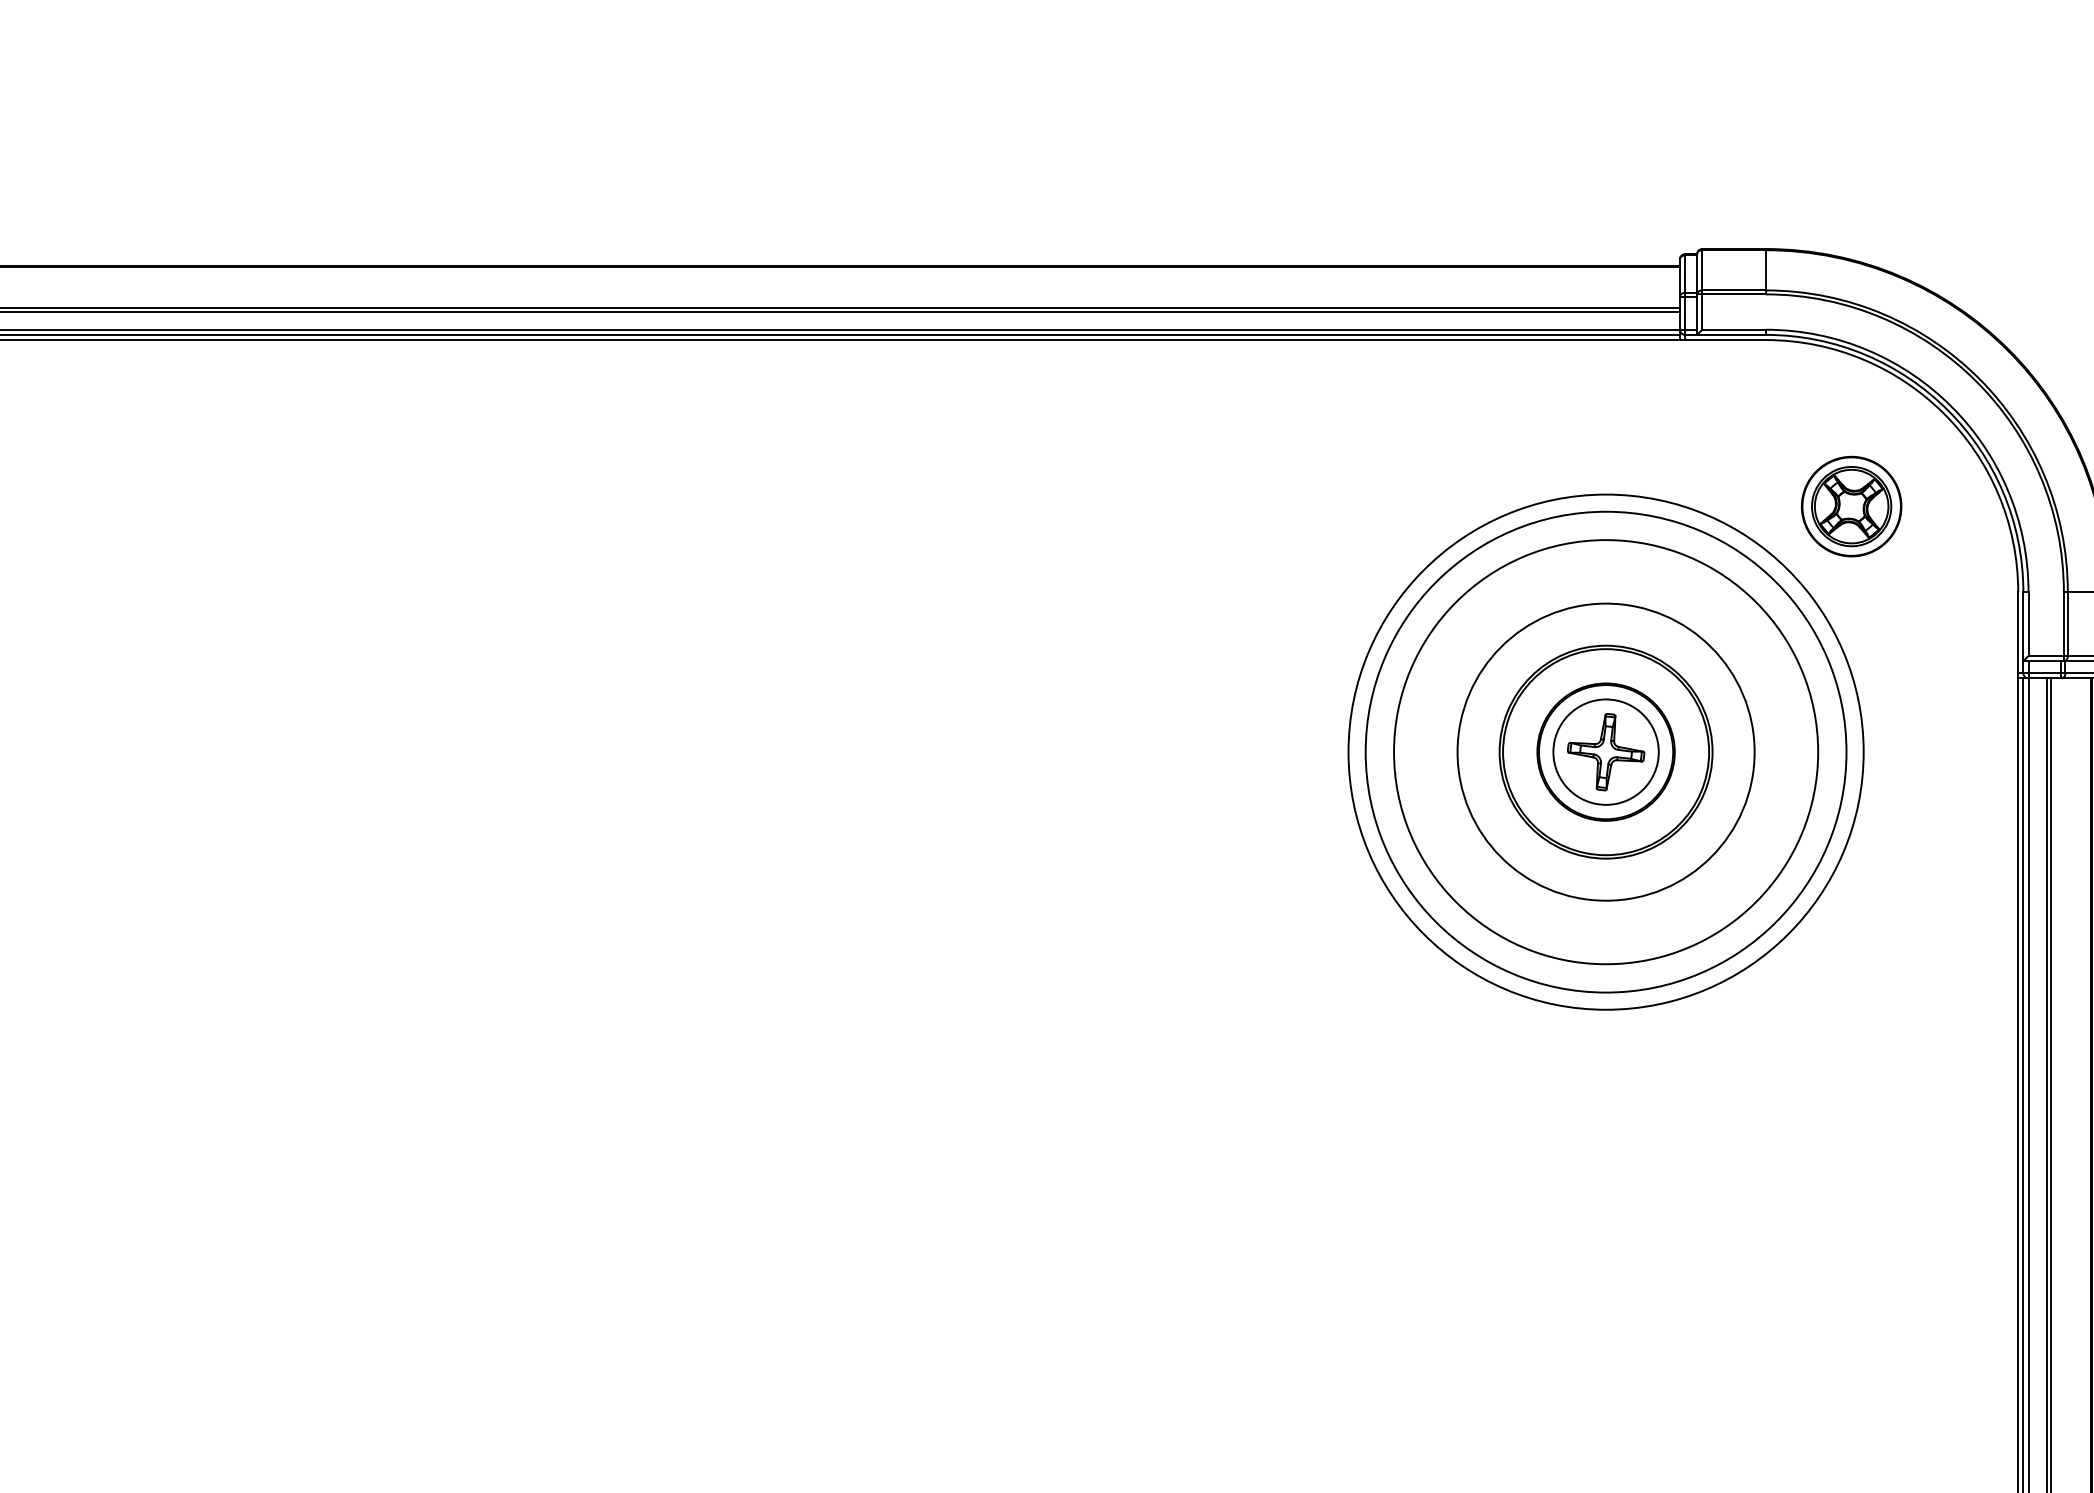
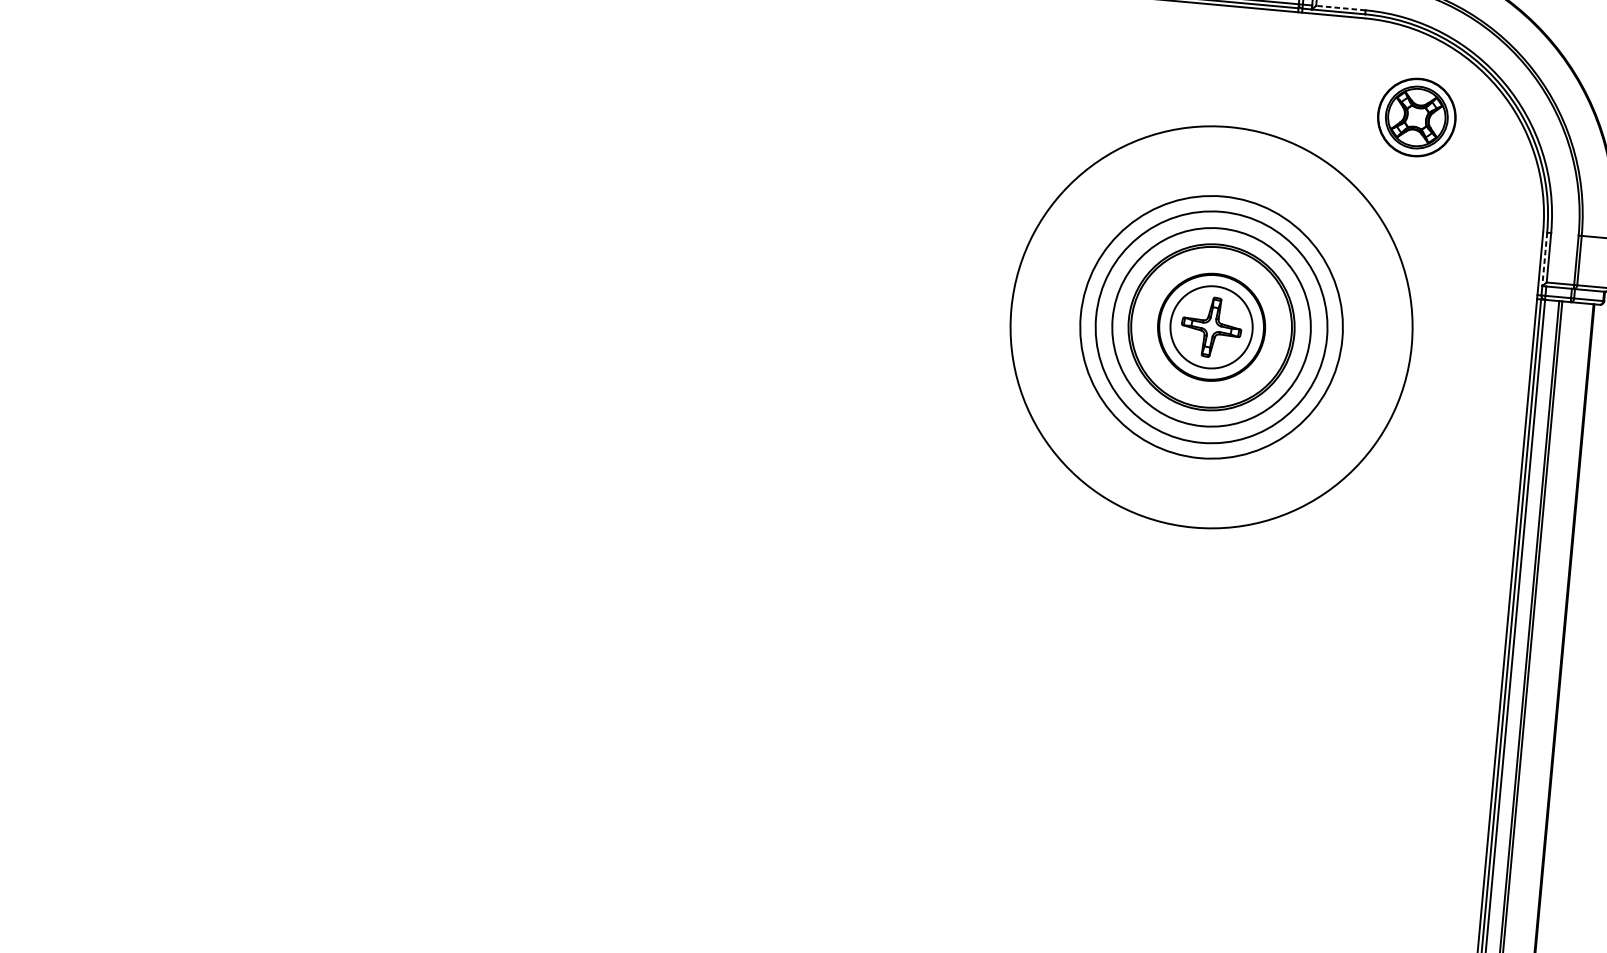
line: (1734, 329) -> (1341, 7), solid -> dashed
part: (1851, 506) -> (1416, 117), moved
line: (2023, 627) -> (1544, 259), solid -> dashed
circle: (1605, 751) -> (1211, 326), size x0.7
circle: (1606, 752) -> (1211, 327), size x0.6

